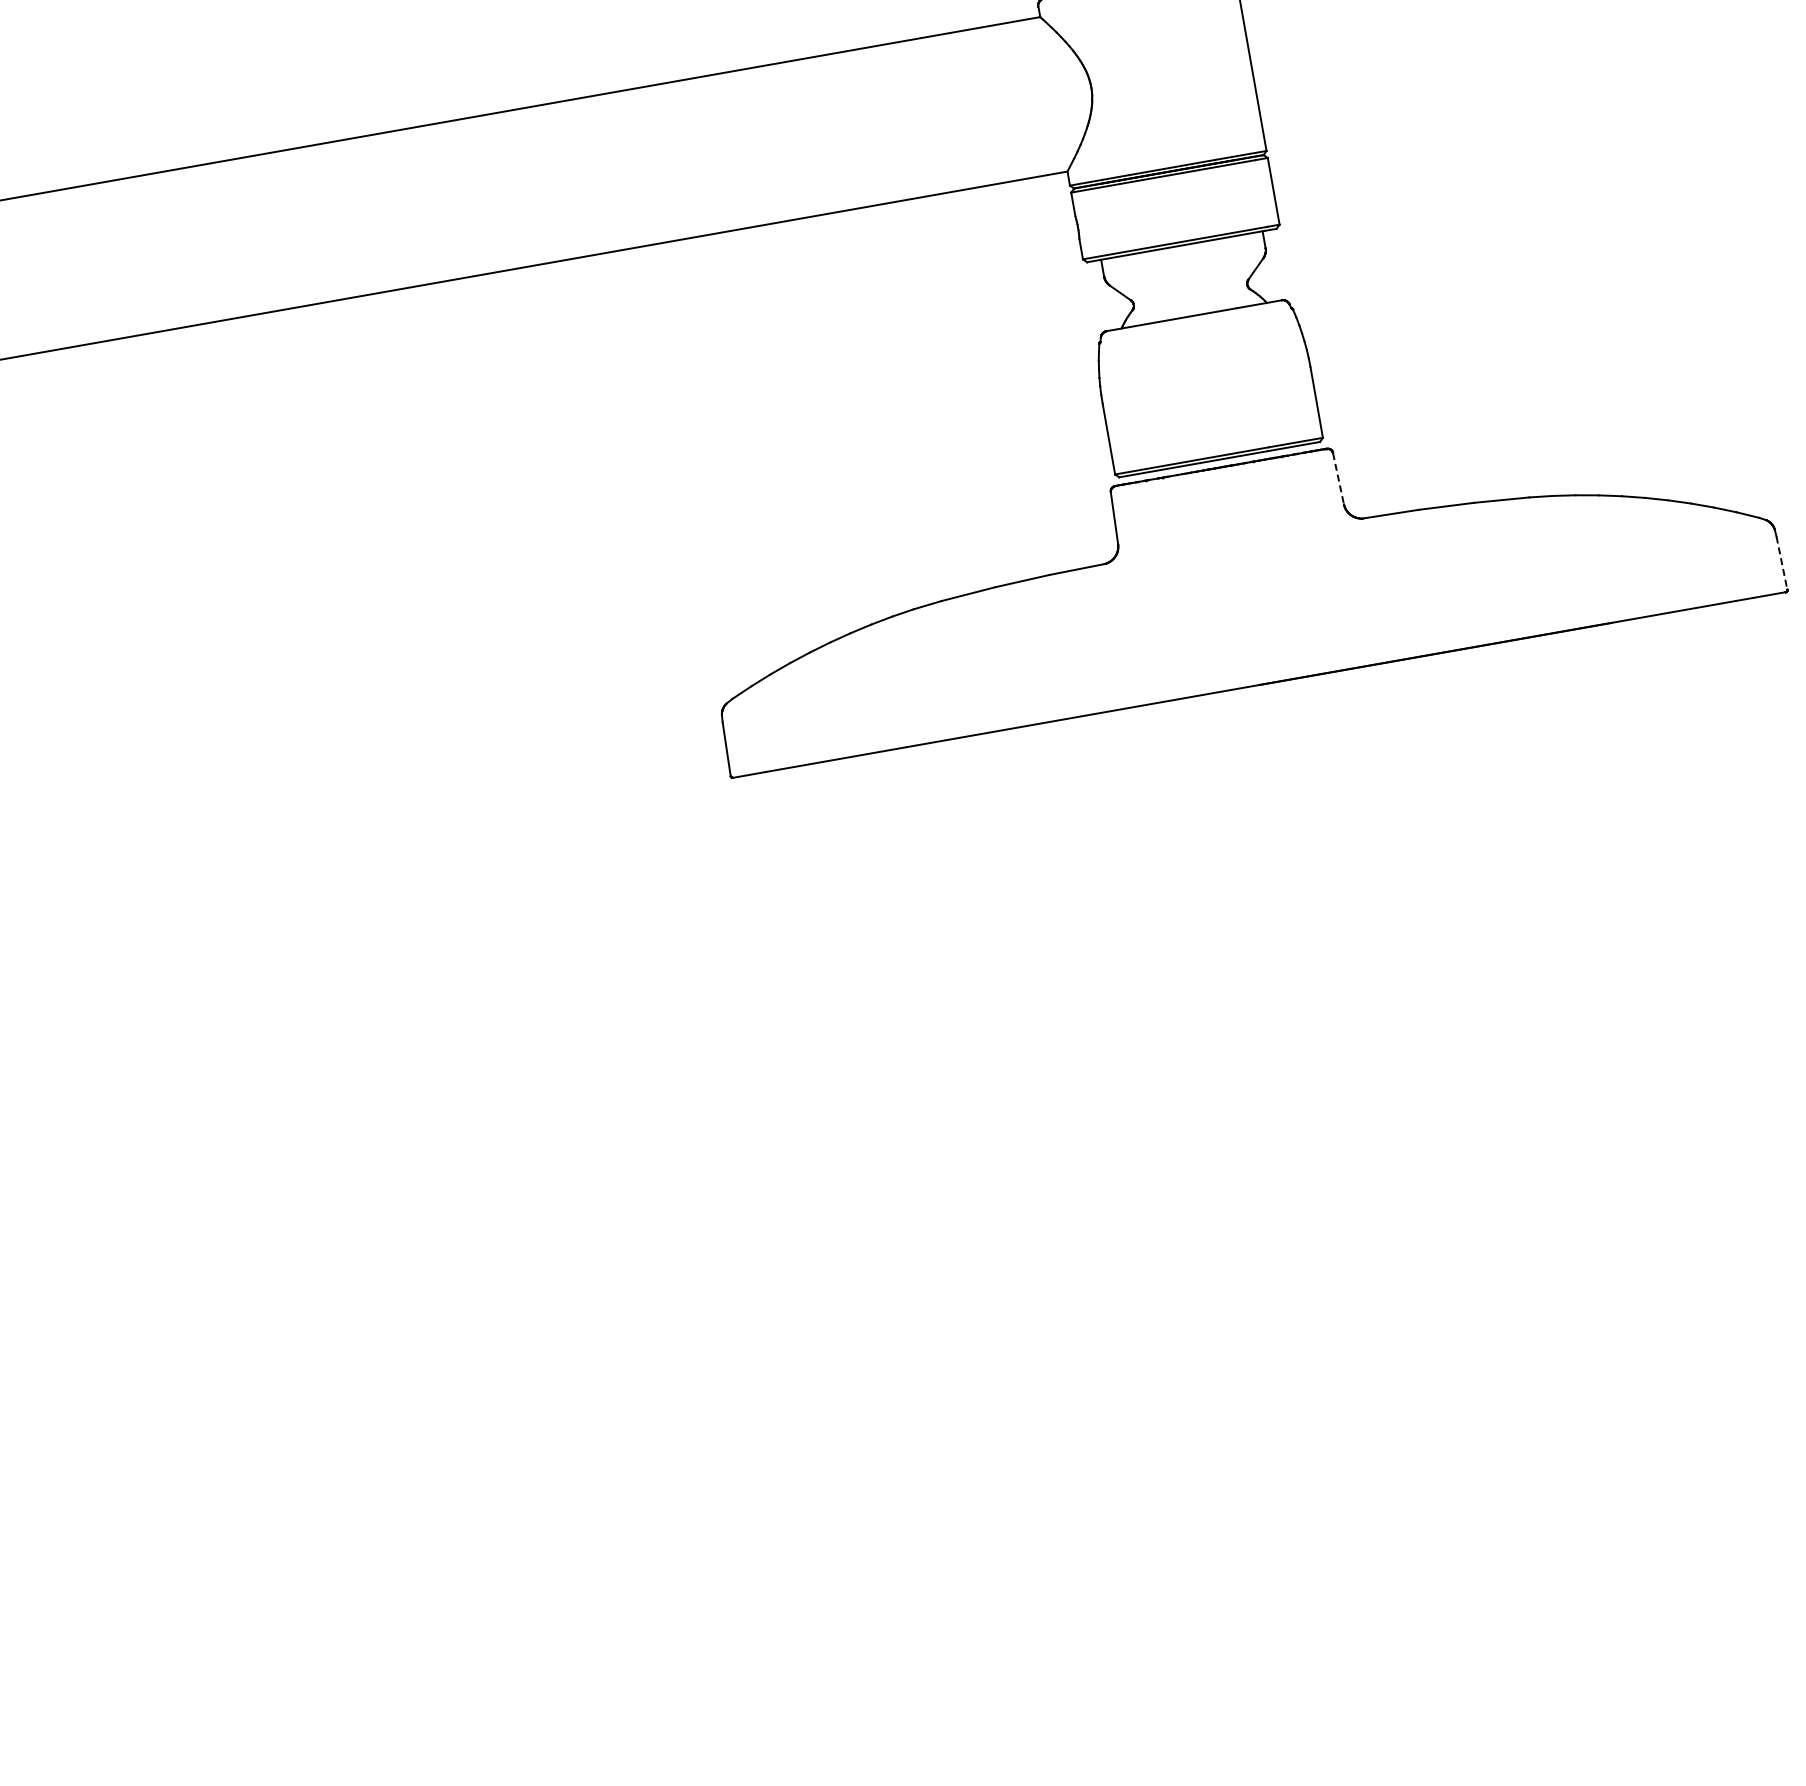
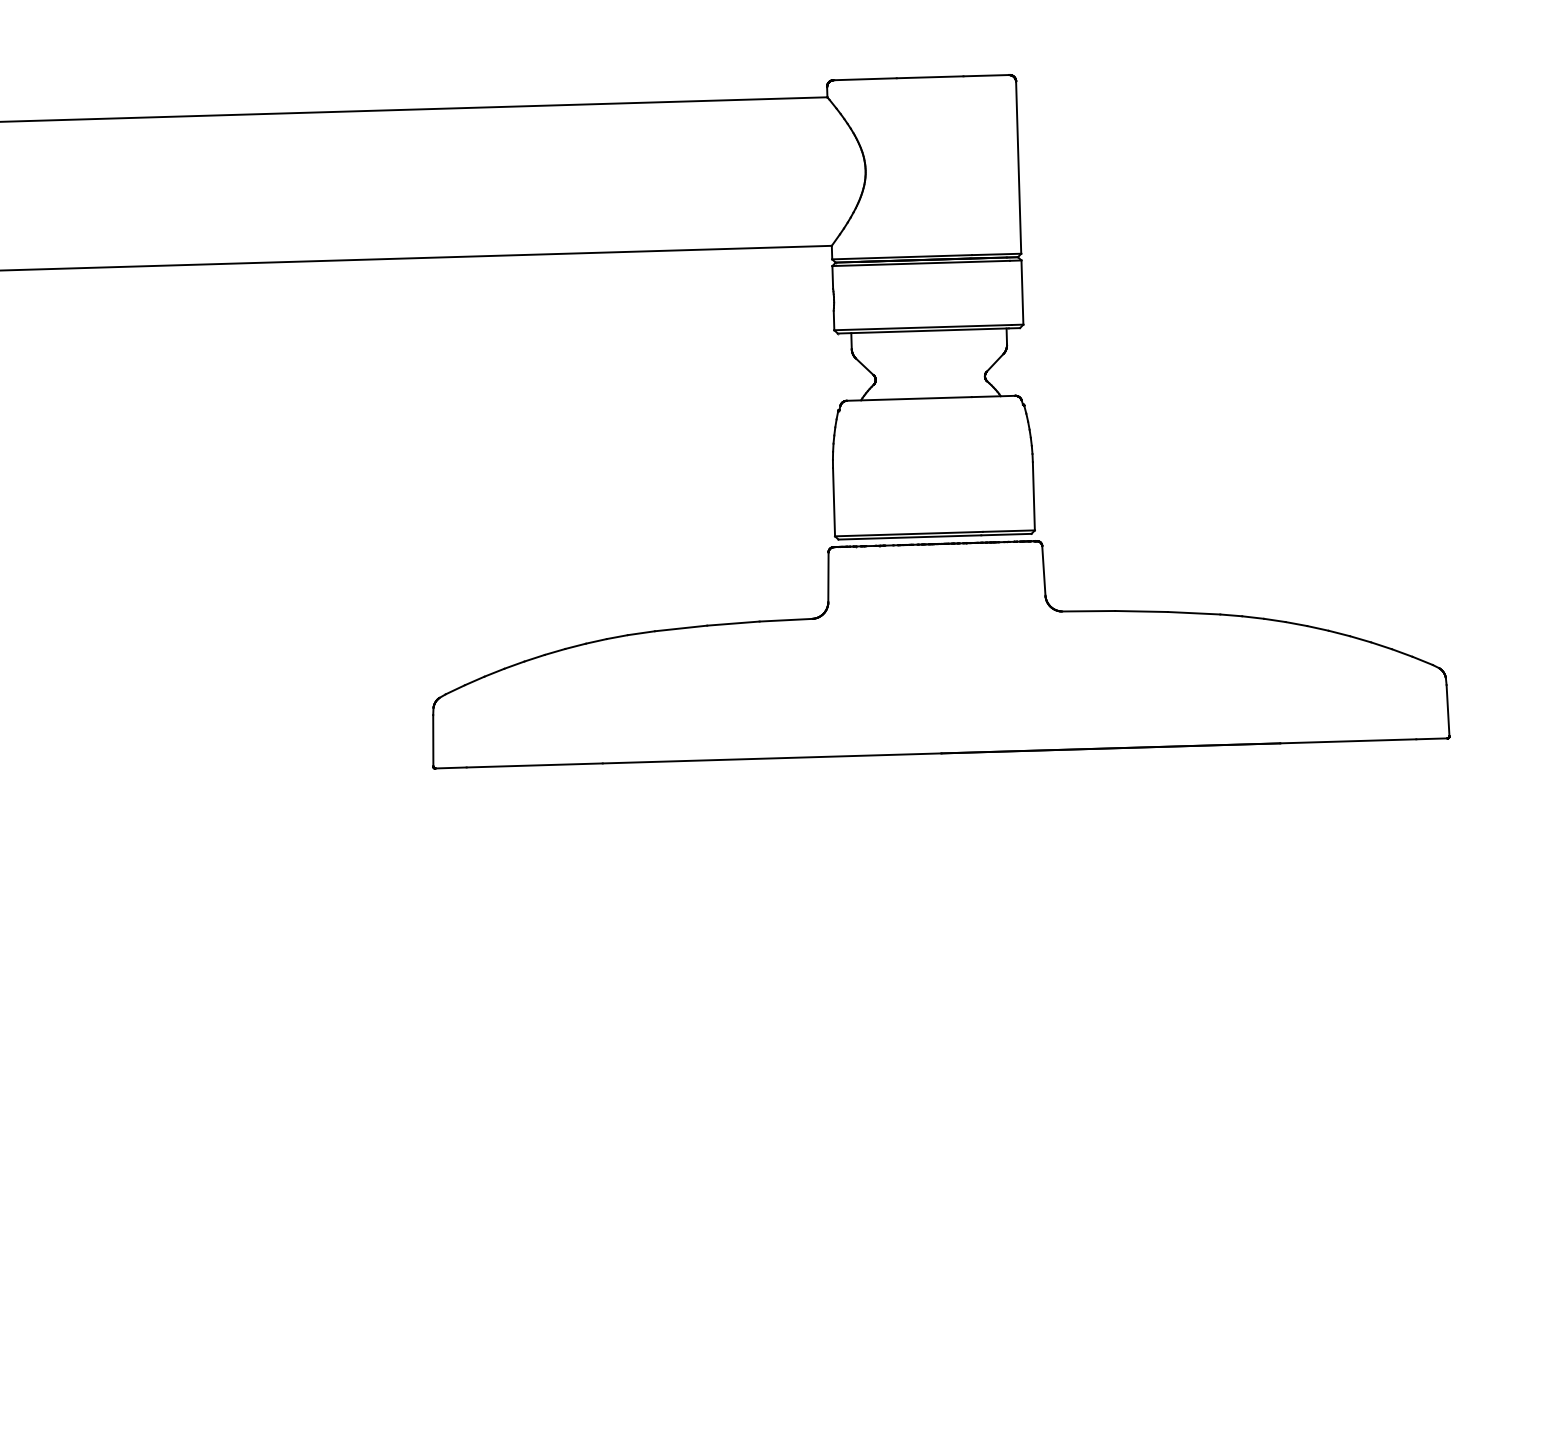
line: (1338, 479) -> (1043, 571), dashed -> solid
line: (1782, 563) -> (1448, 711), dashed -> solid

